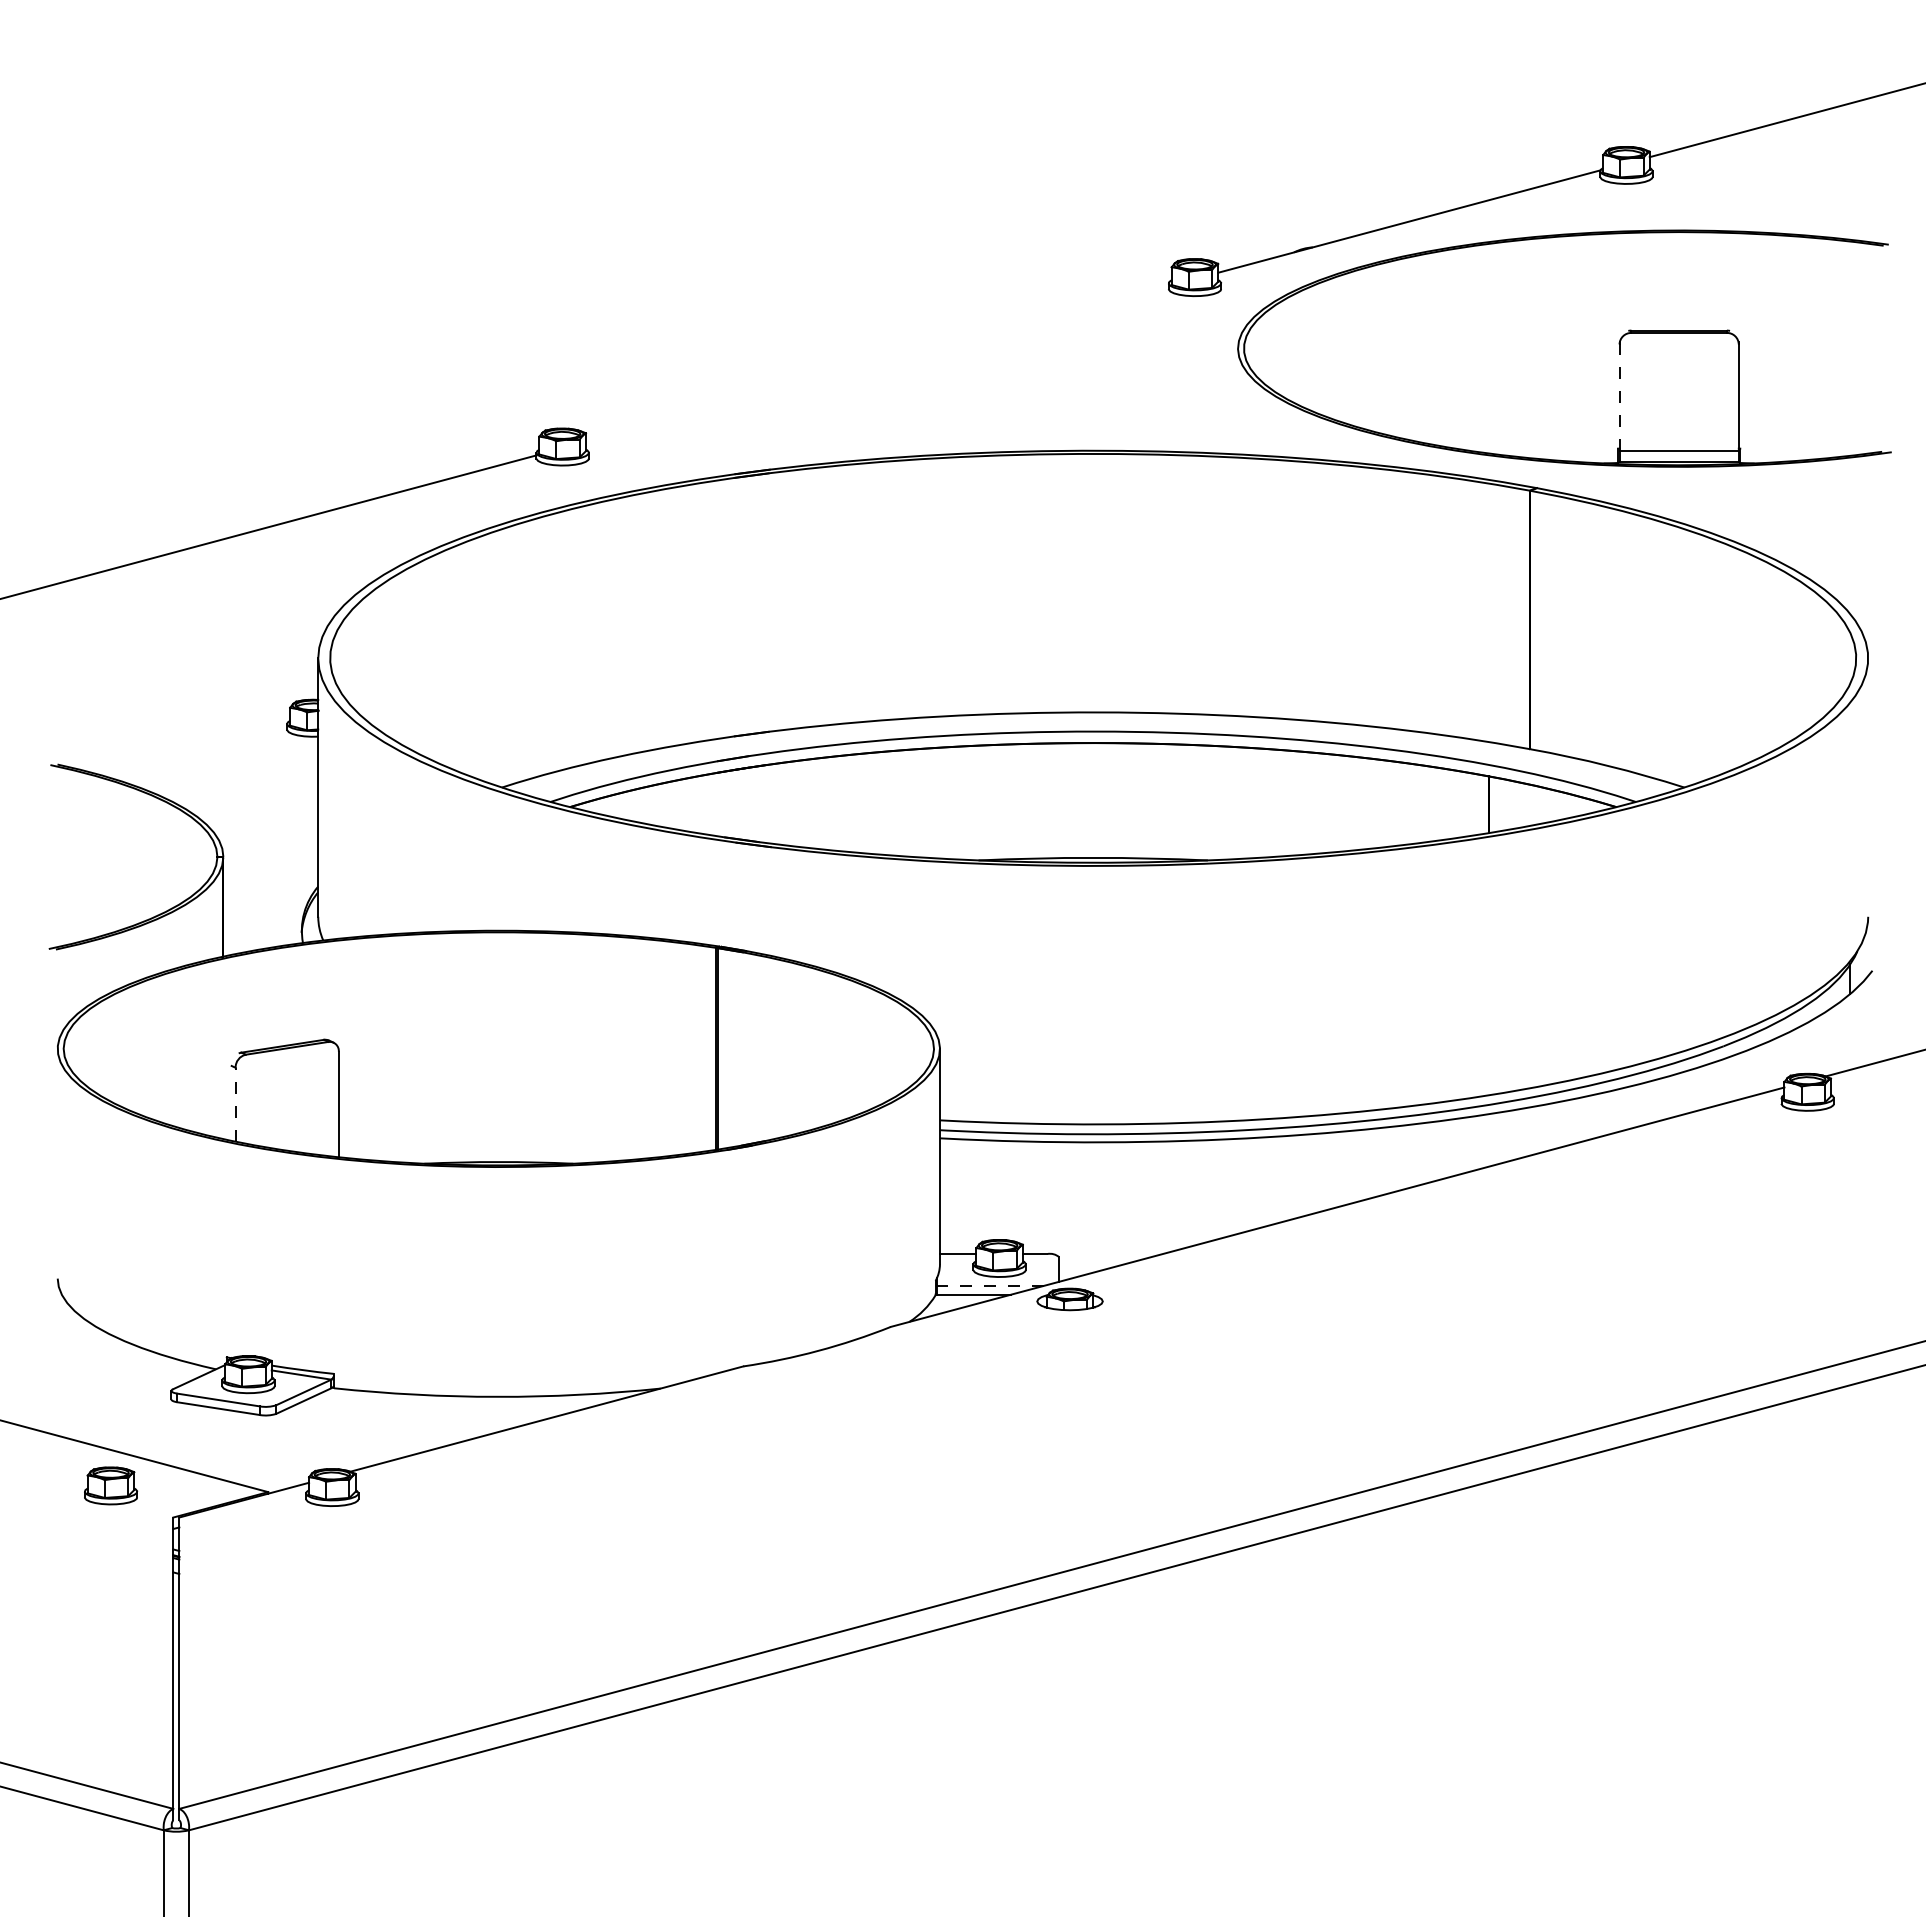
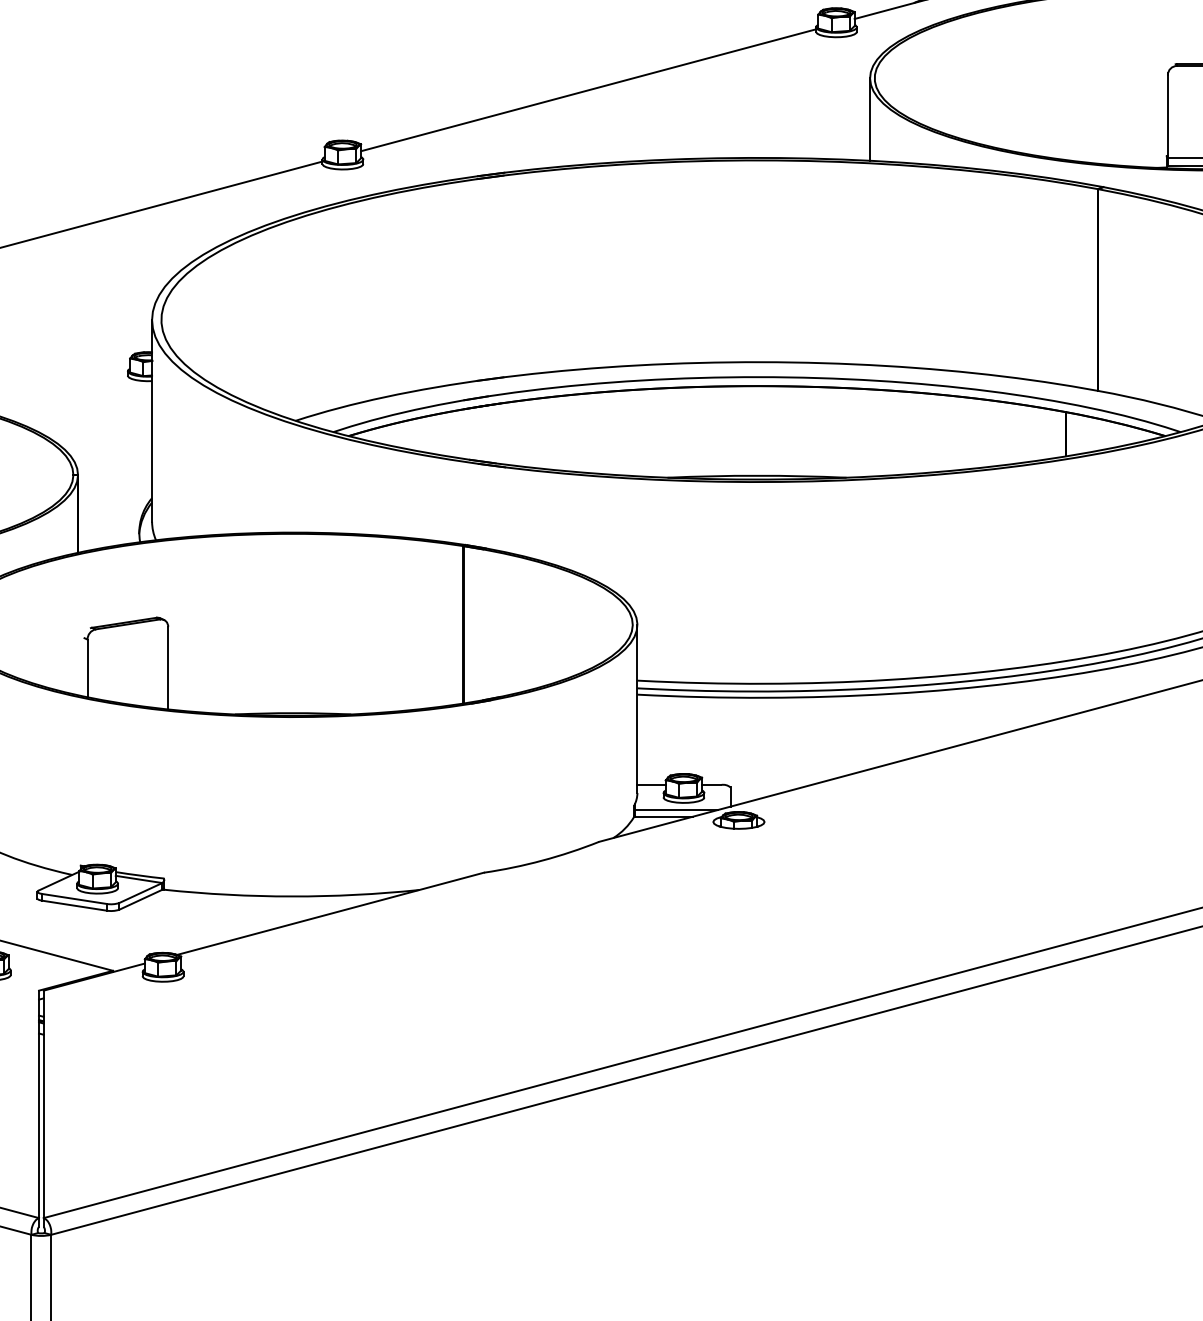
line: (876, 364) -> (587, 90), added
line: (1619, 397) -> (1167, 116), dashed -> solid
line: (1238, 401) -> (870, 119), added
line: (235, 1104) -> (87, 668), dashed -> solid
line: (989, 1285) -> (676, 809), dashed -> solid

